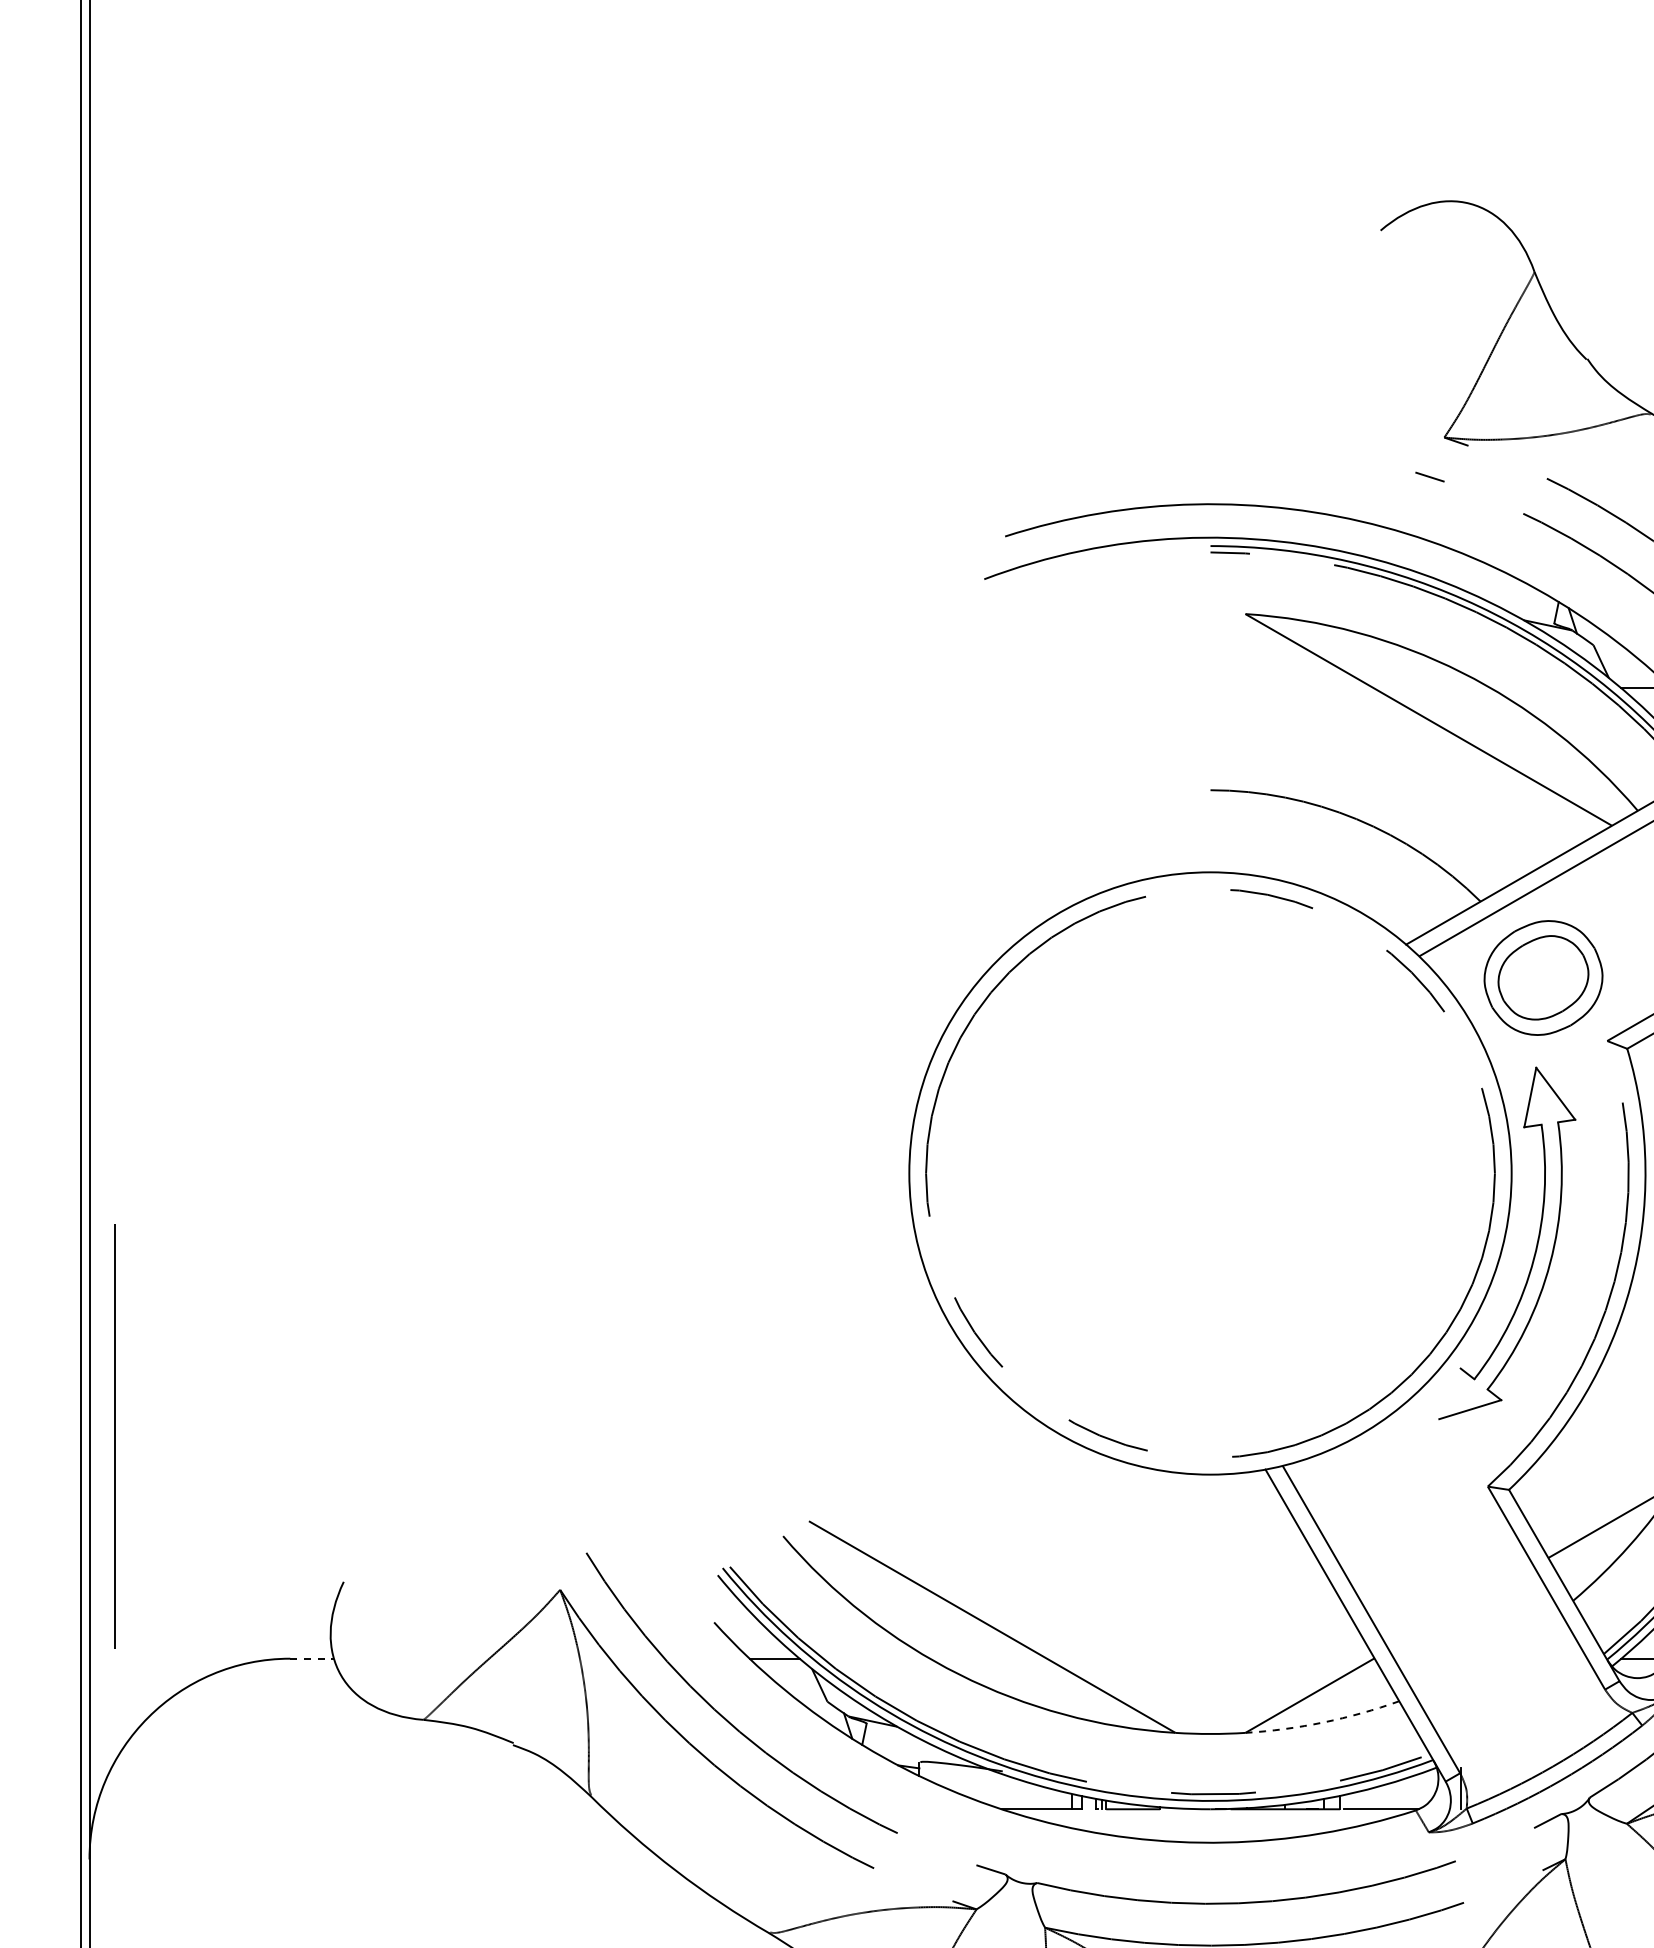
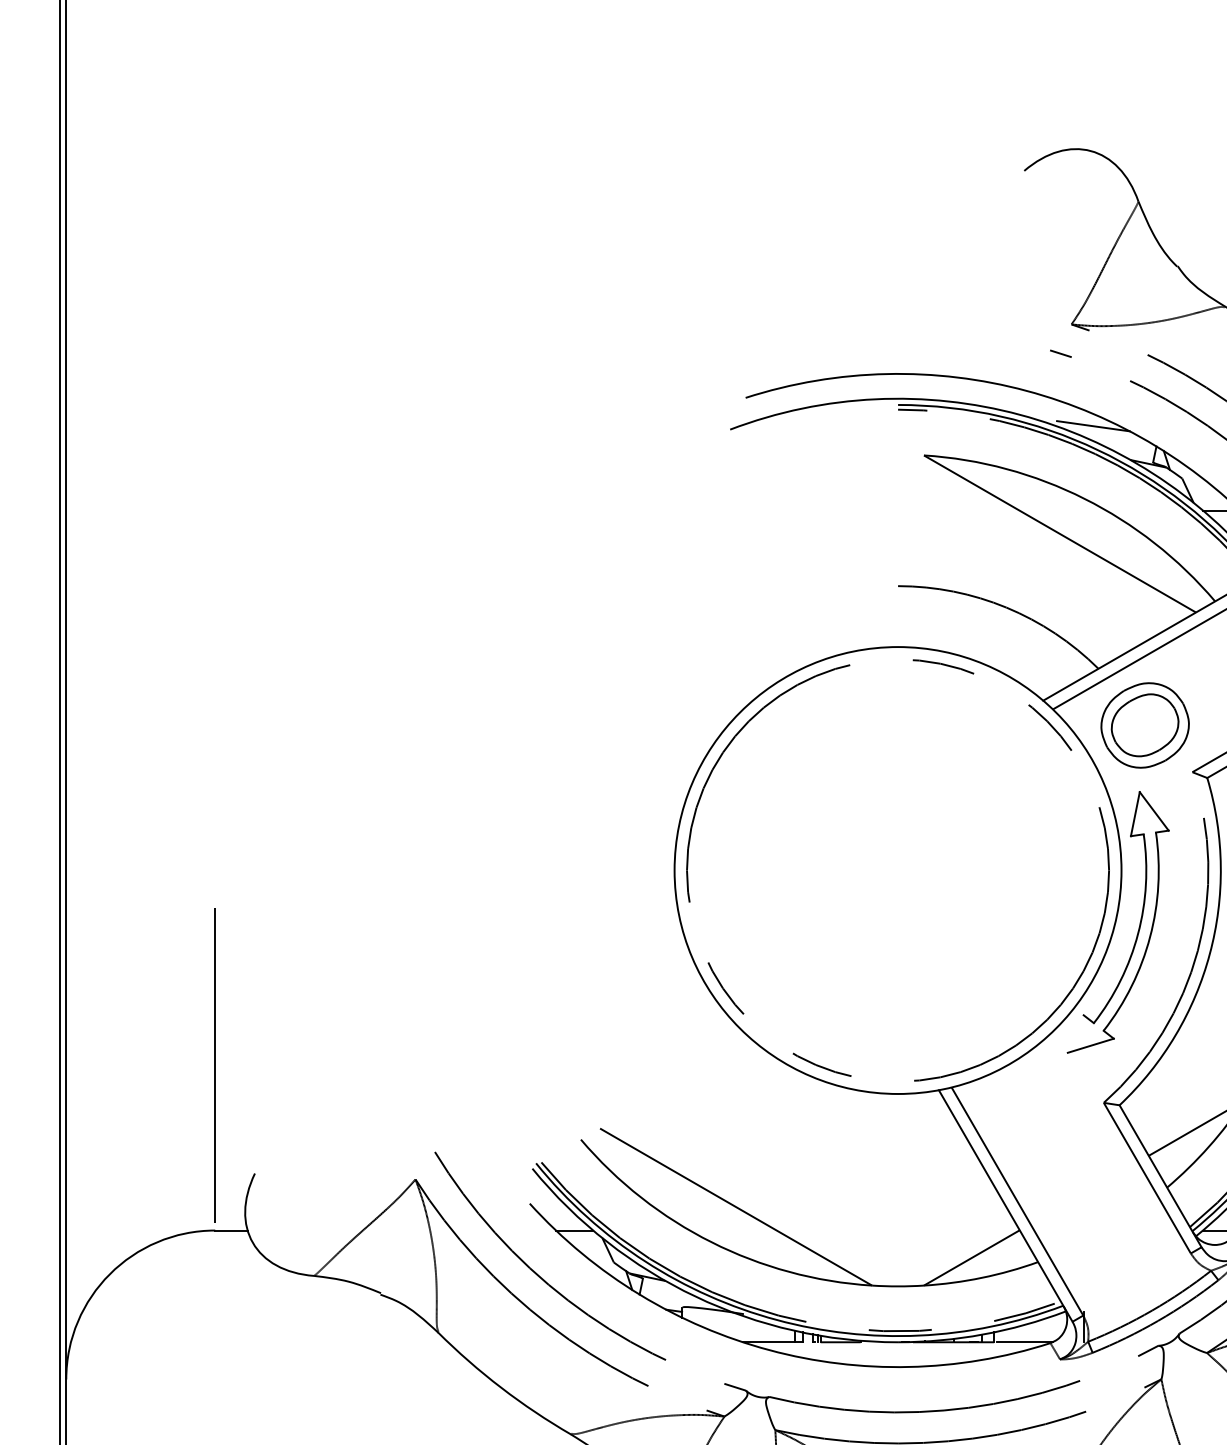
line: (1473, 574) -> (1093, 426), added
line: (114, 1436) -> (214, 1065), moved
line: (312, 1658) -> (231, 1230), dashed -> solid
arc: (1323, 1722) -> (981, 1277), dashed -> solid

